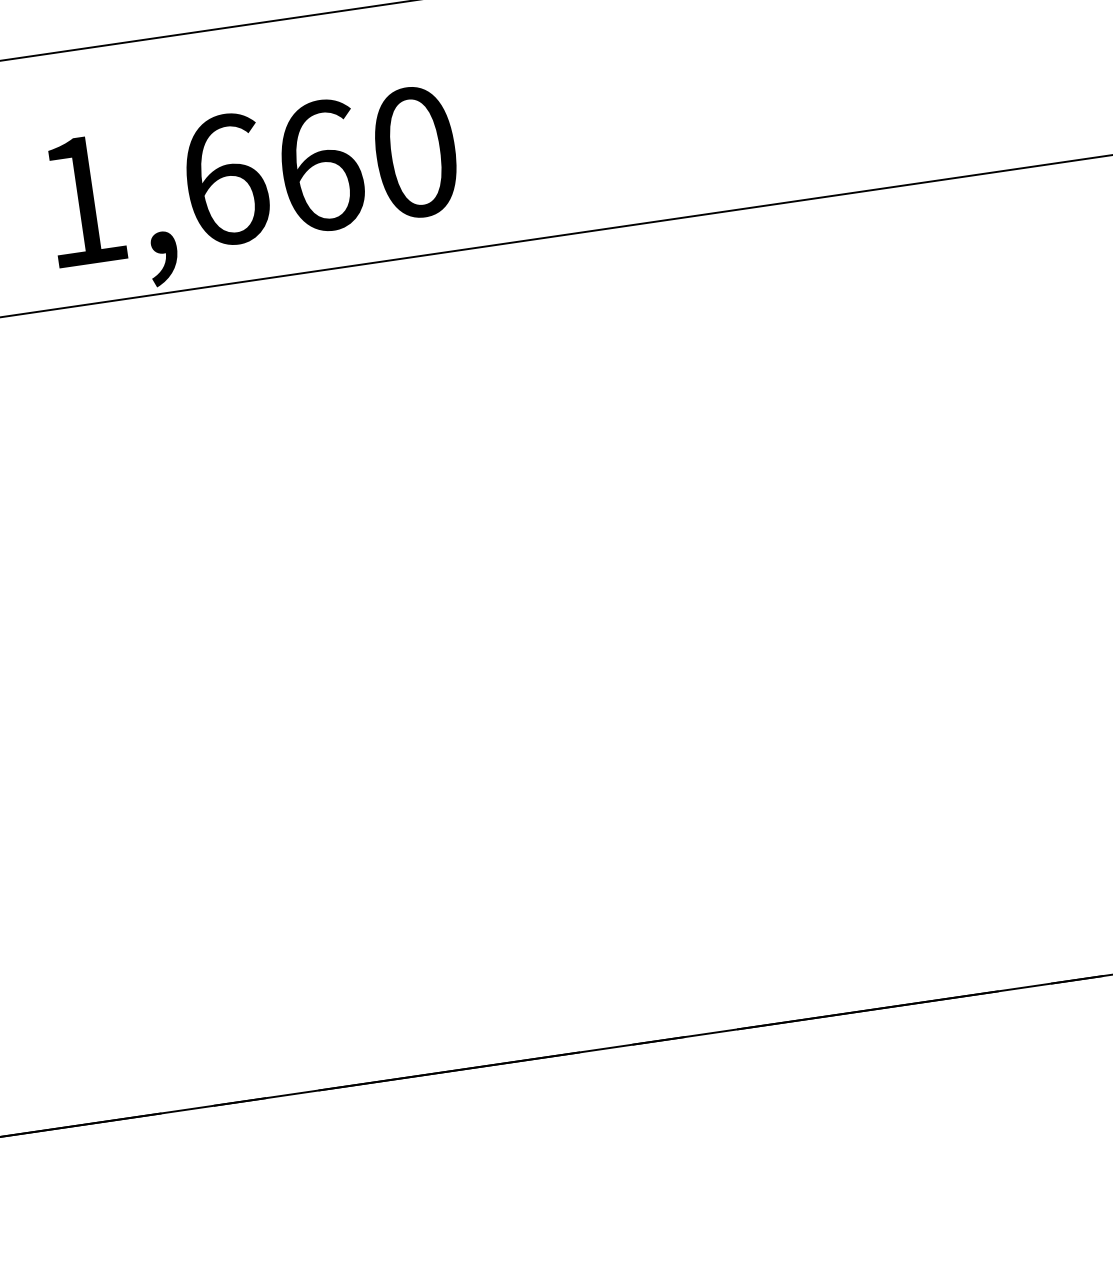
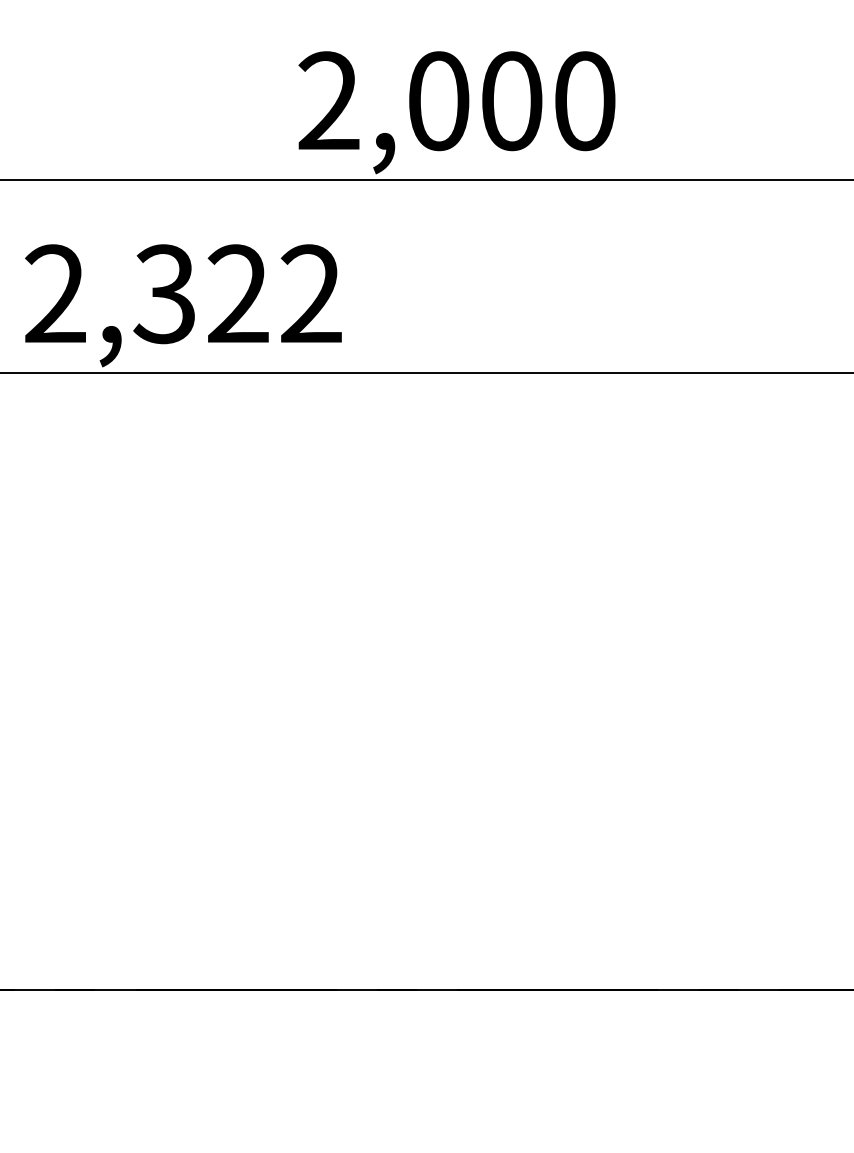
text: (248, 177) -> (183, 294), 1,660 -> 2,322

